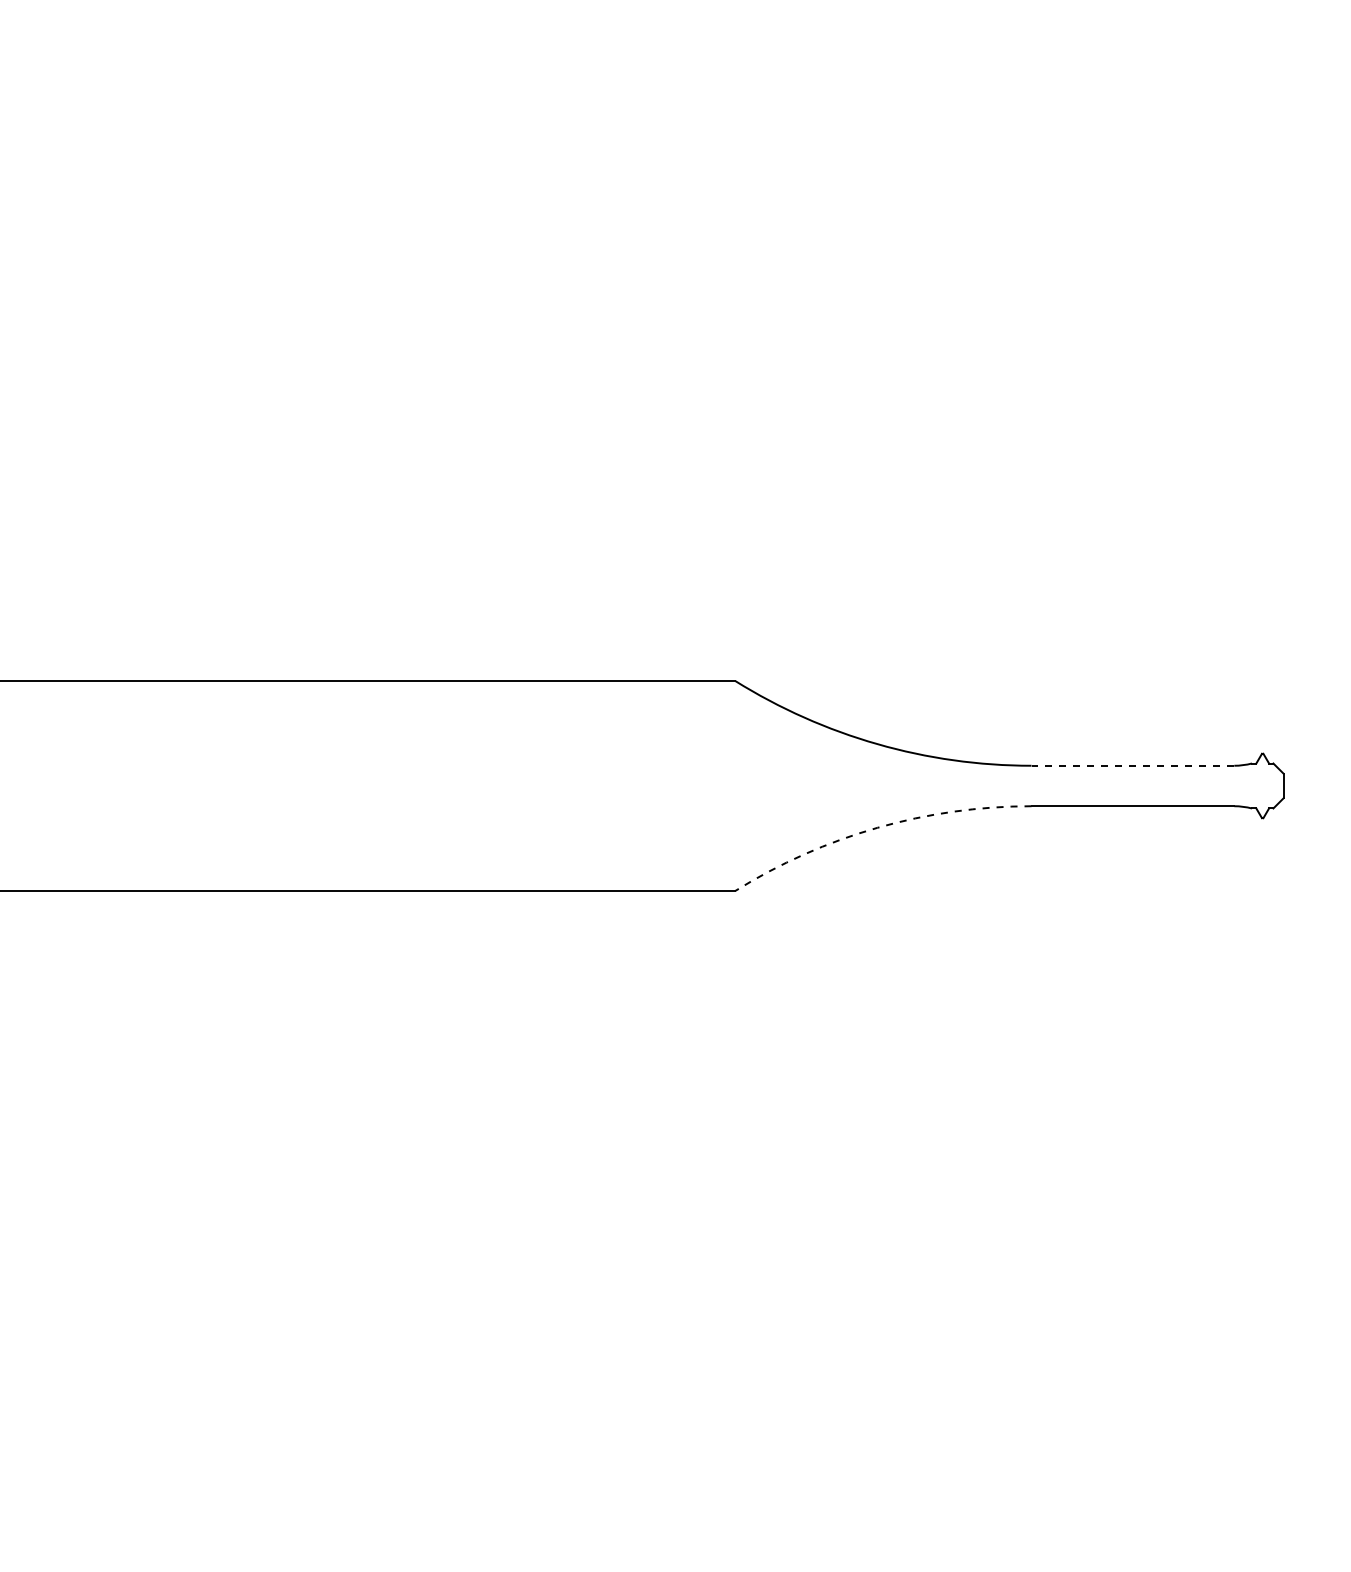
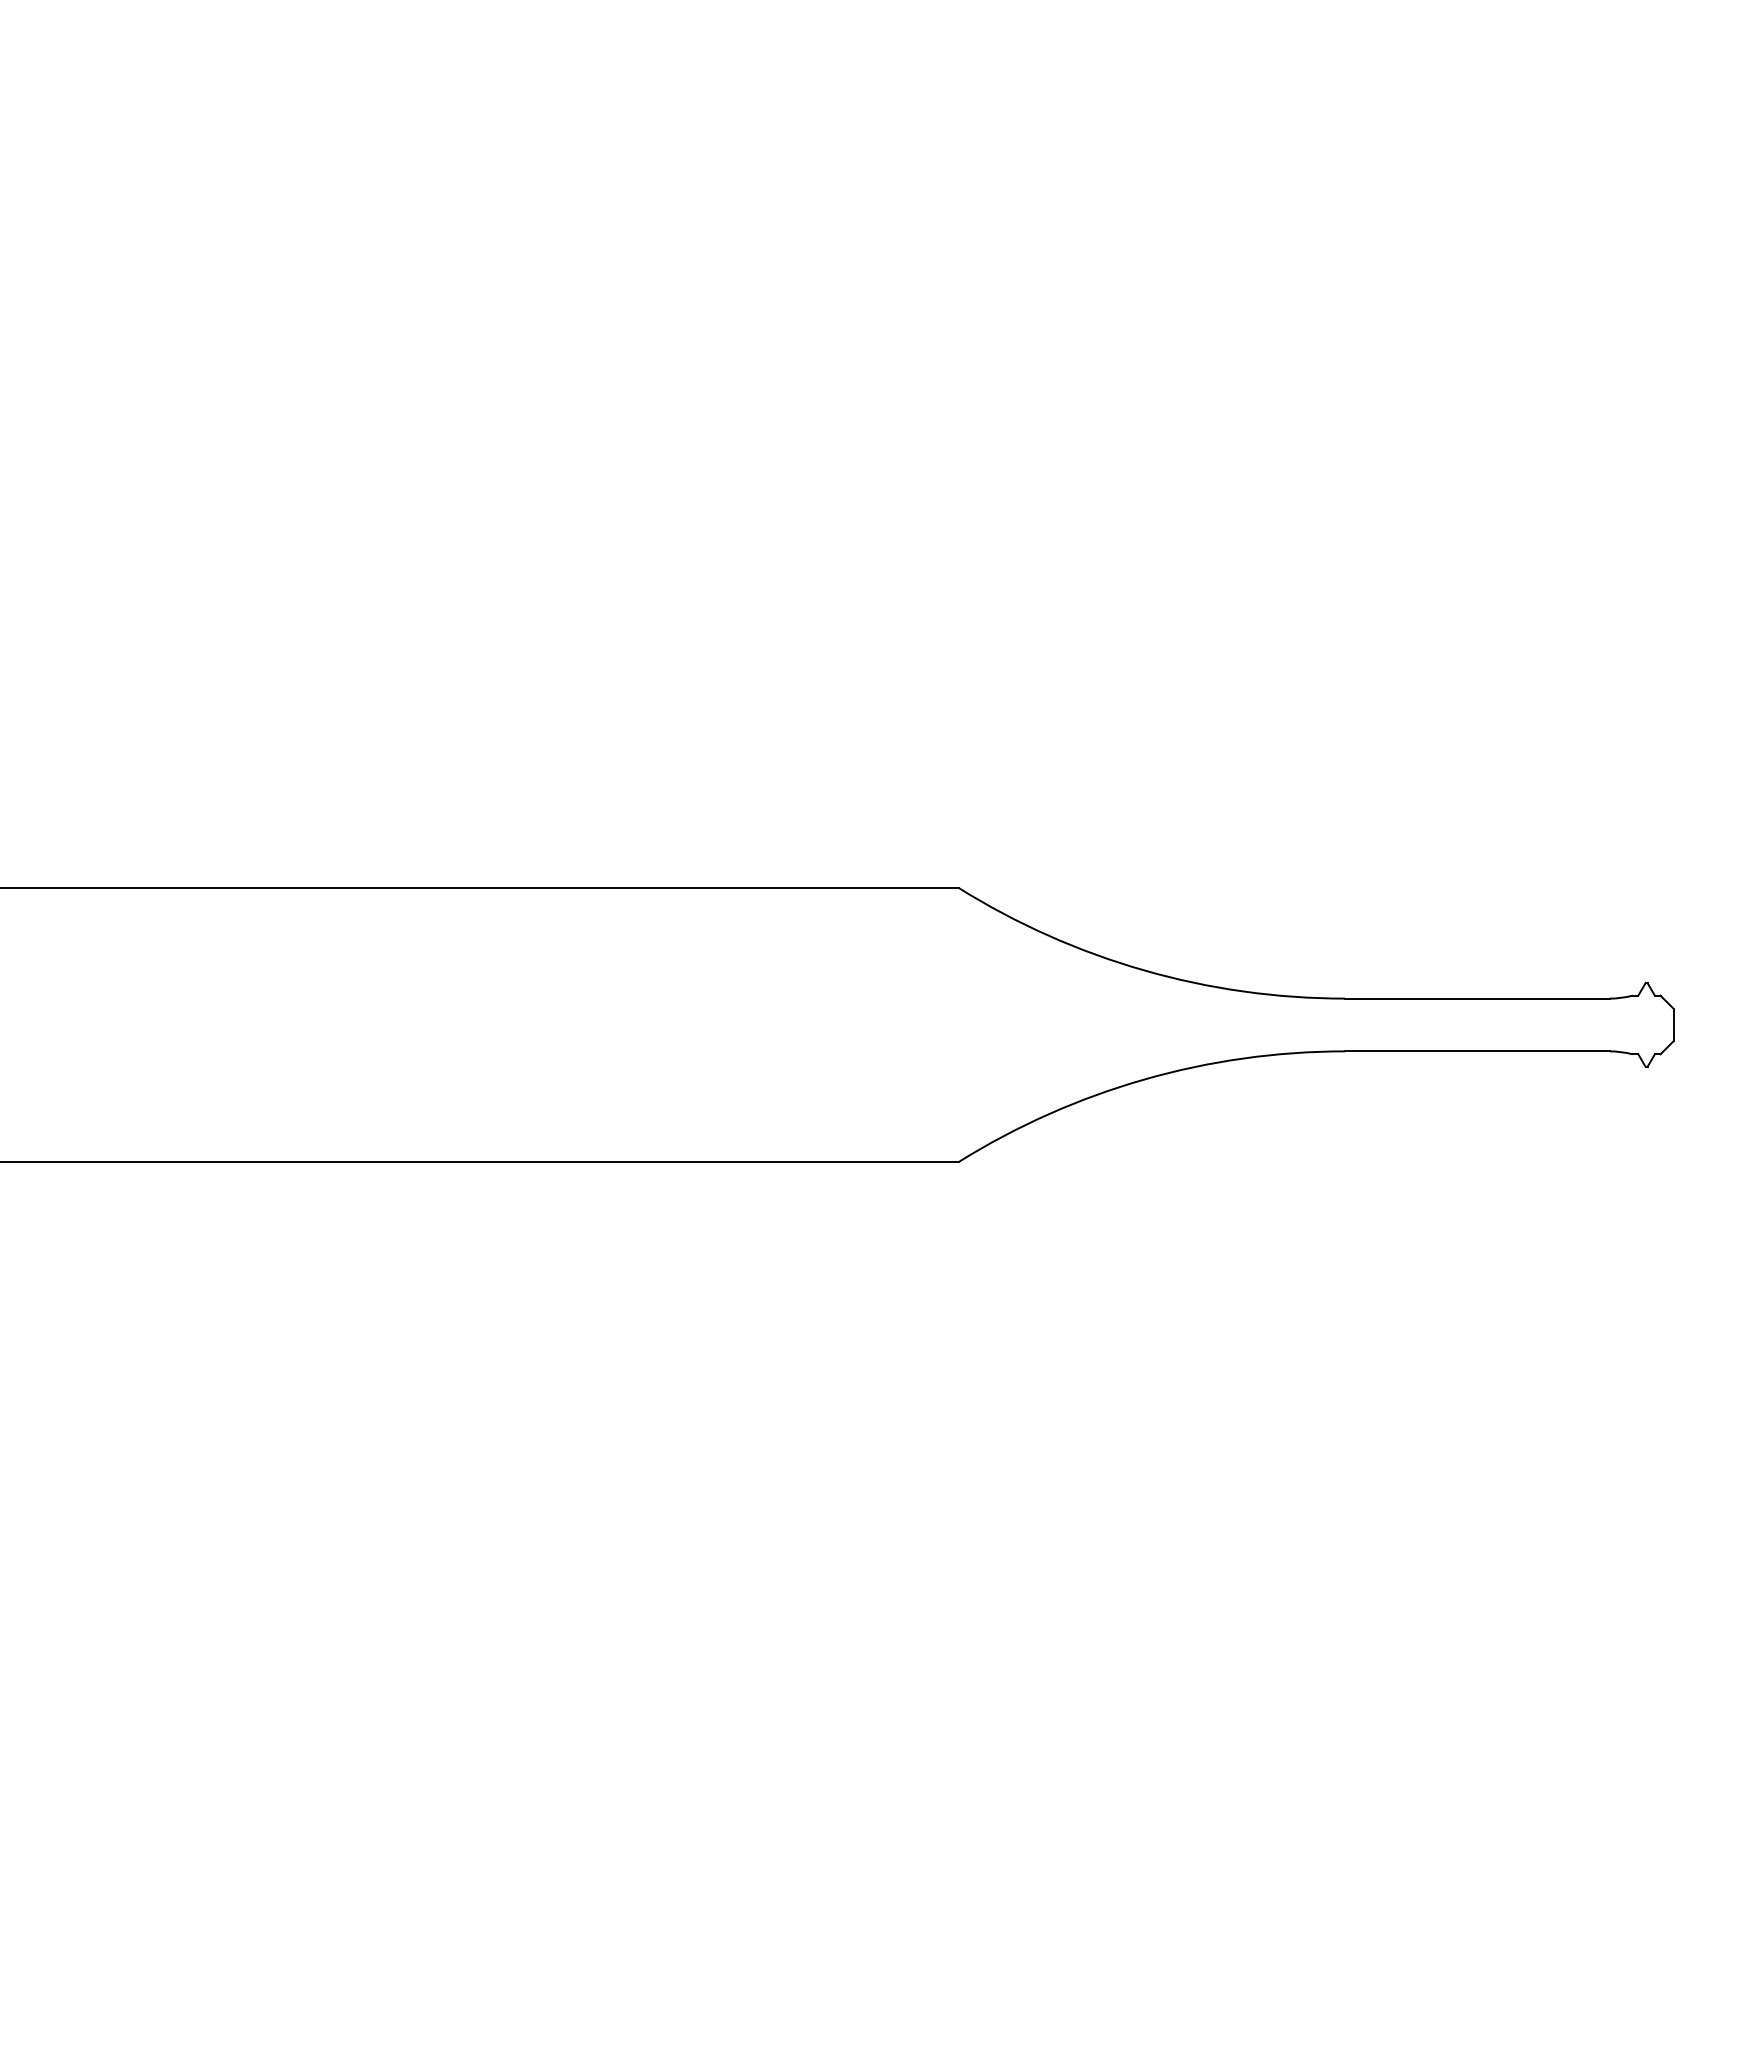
line: (1132, 765) -> (1476, 998), dashed -> solid
arc: (877, 827) -> (1144, 1079), dashed -> solid

